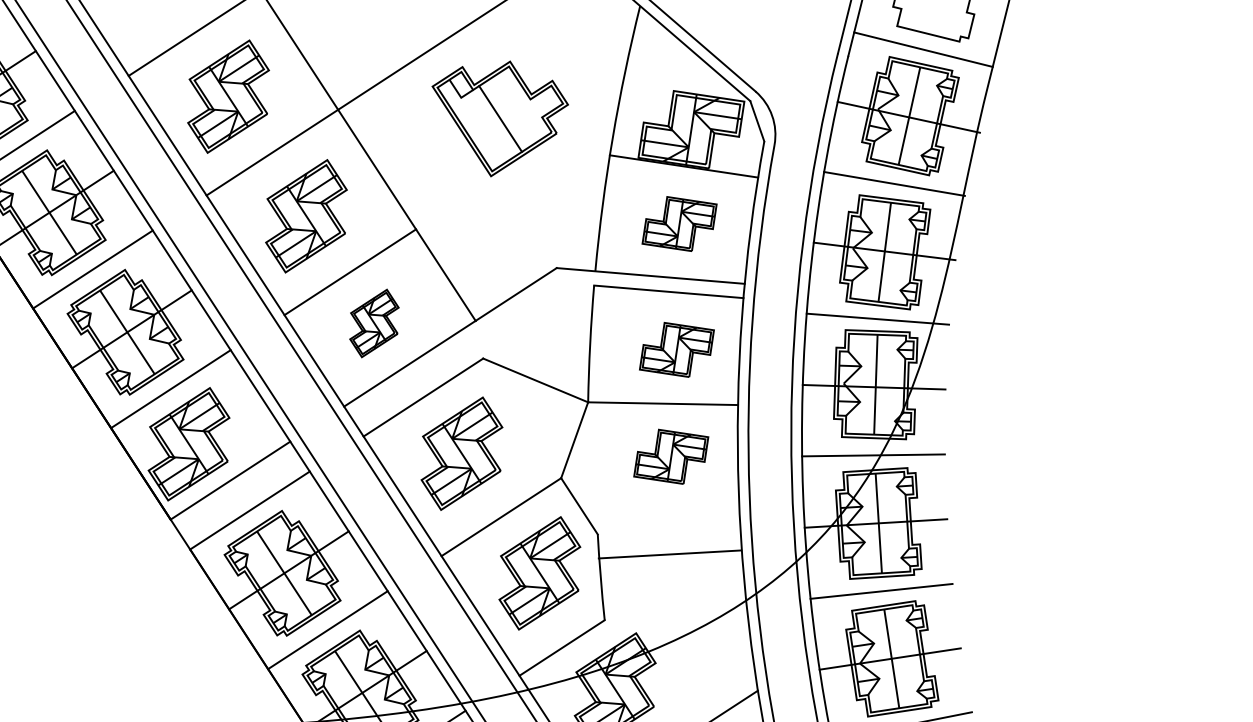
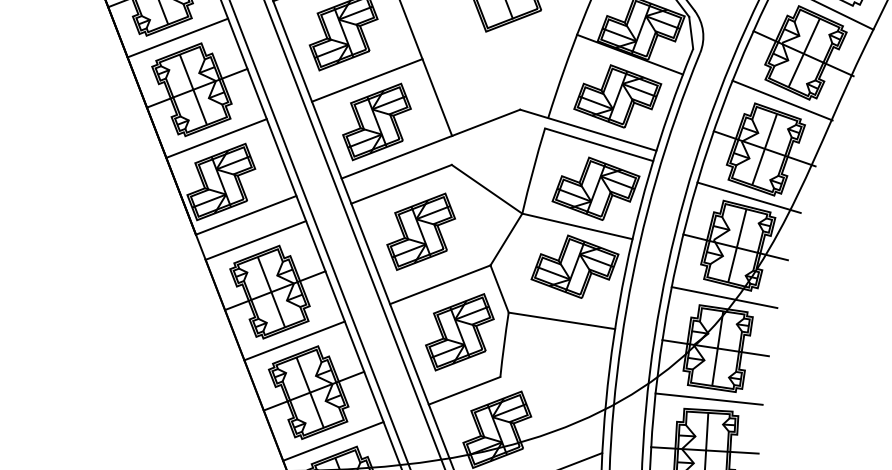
part: (679, 223) -> (617, 96), size x1.43
part: (374, 323) -> (377, 122), size x1.67
part: (676, 349) -> (595, 188), size x1.43
part: (671, 456) -> (575, 266), size x1.43
line: (669, 554) -> (561, 320), moved

